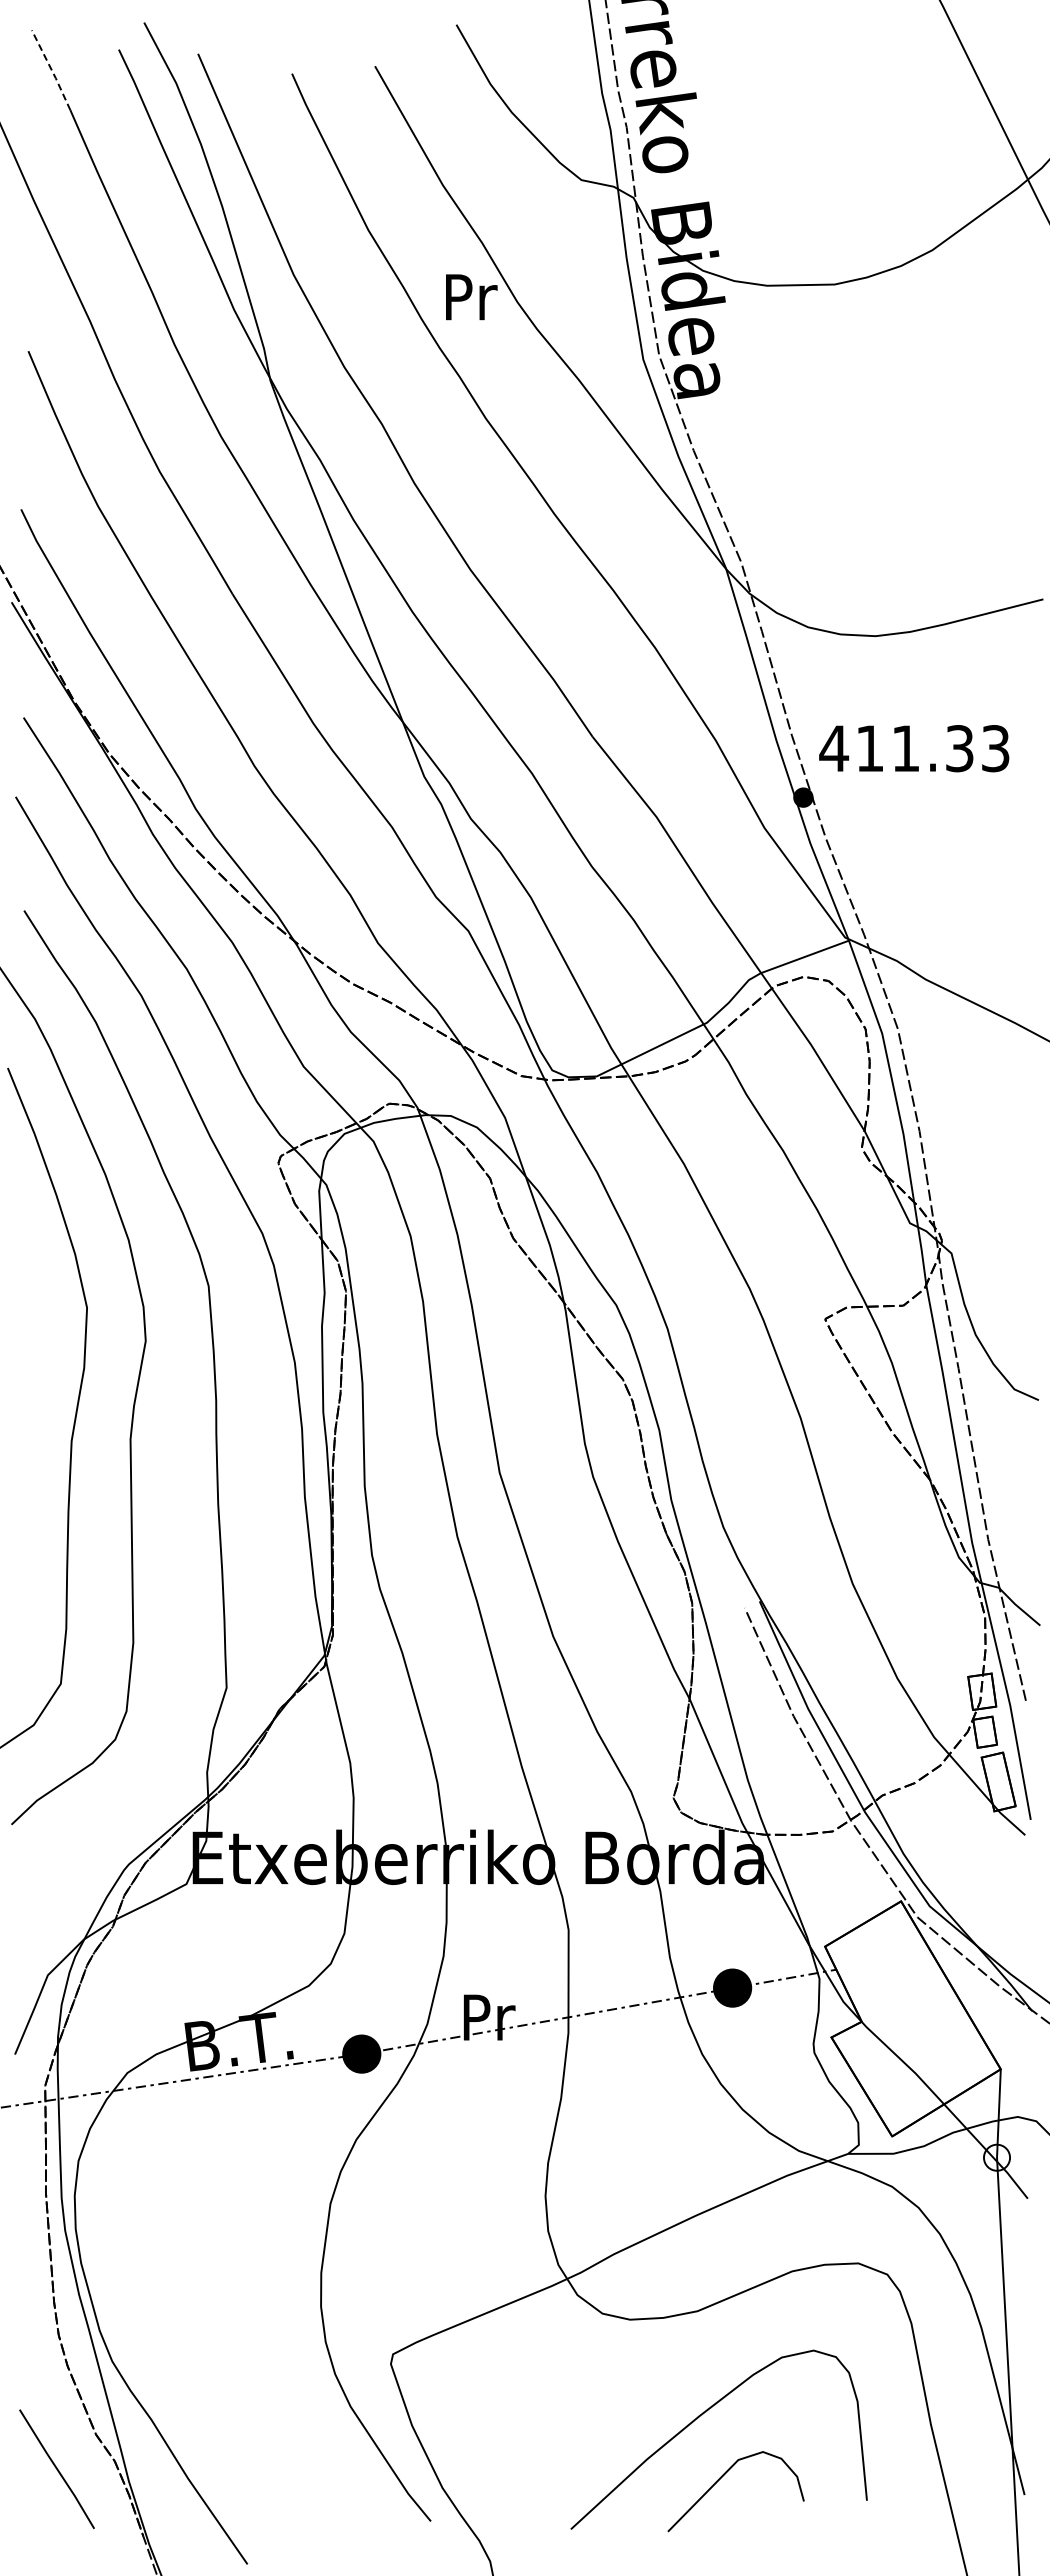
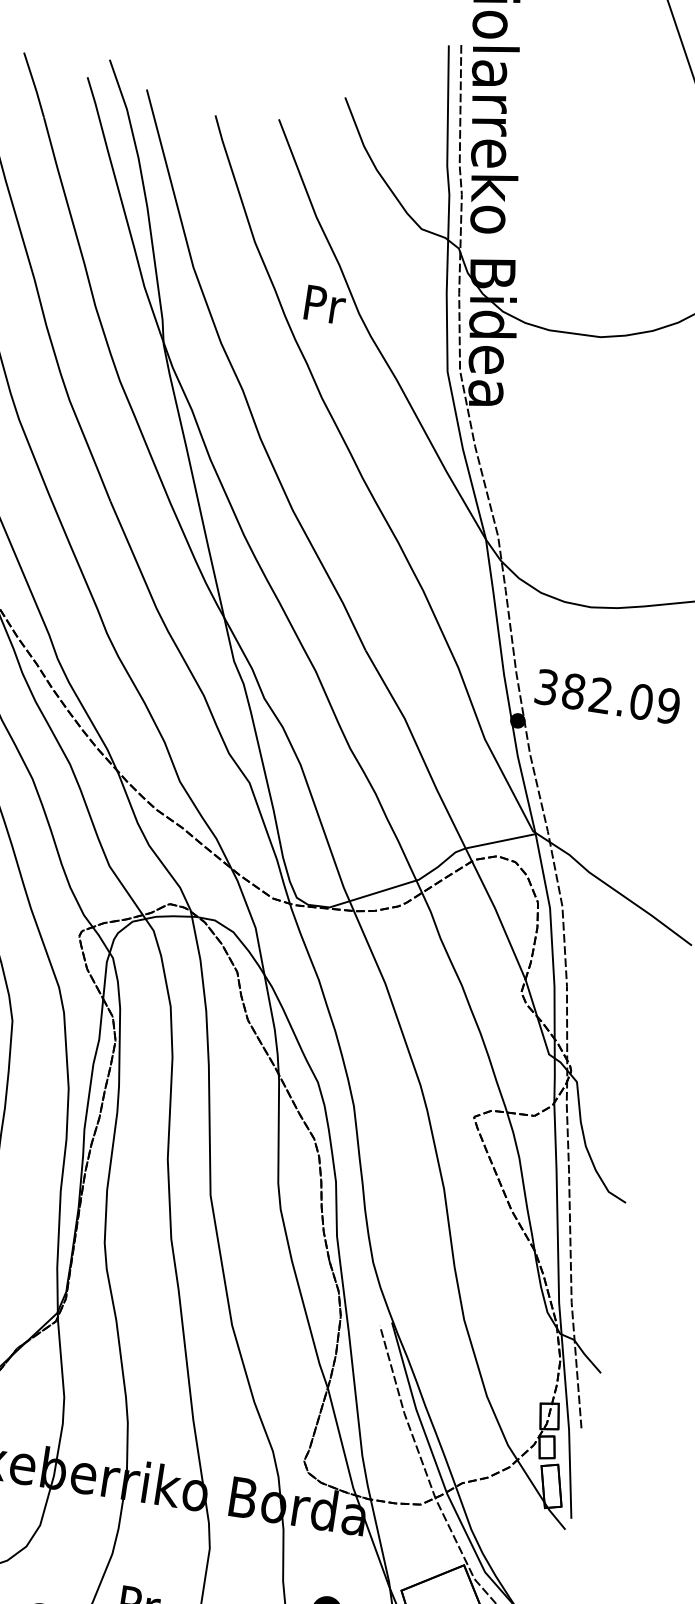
line: (51, 70) -> (34, 85), dashed -> solid
text: (914, 748) -> (607, 696), 411.33 -> 382.09

